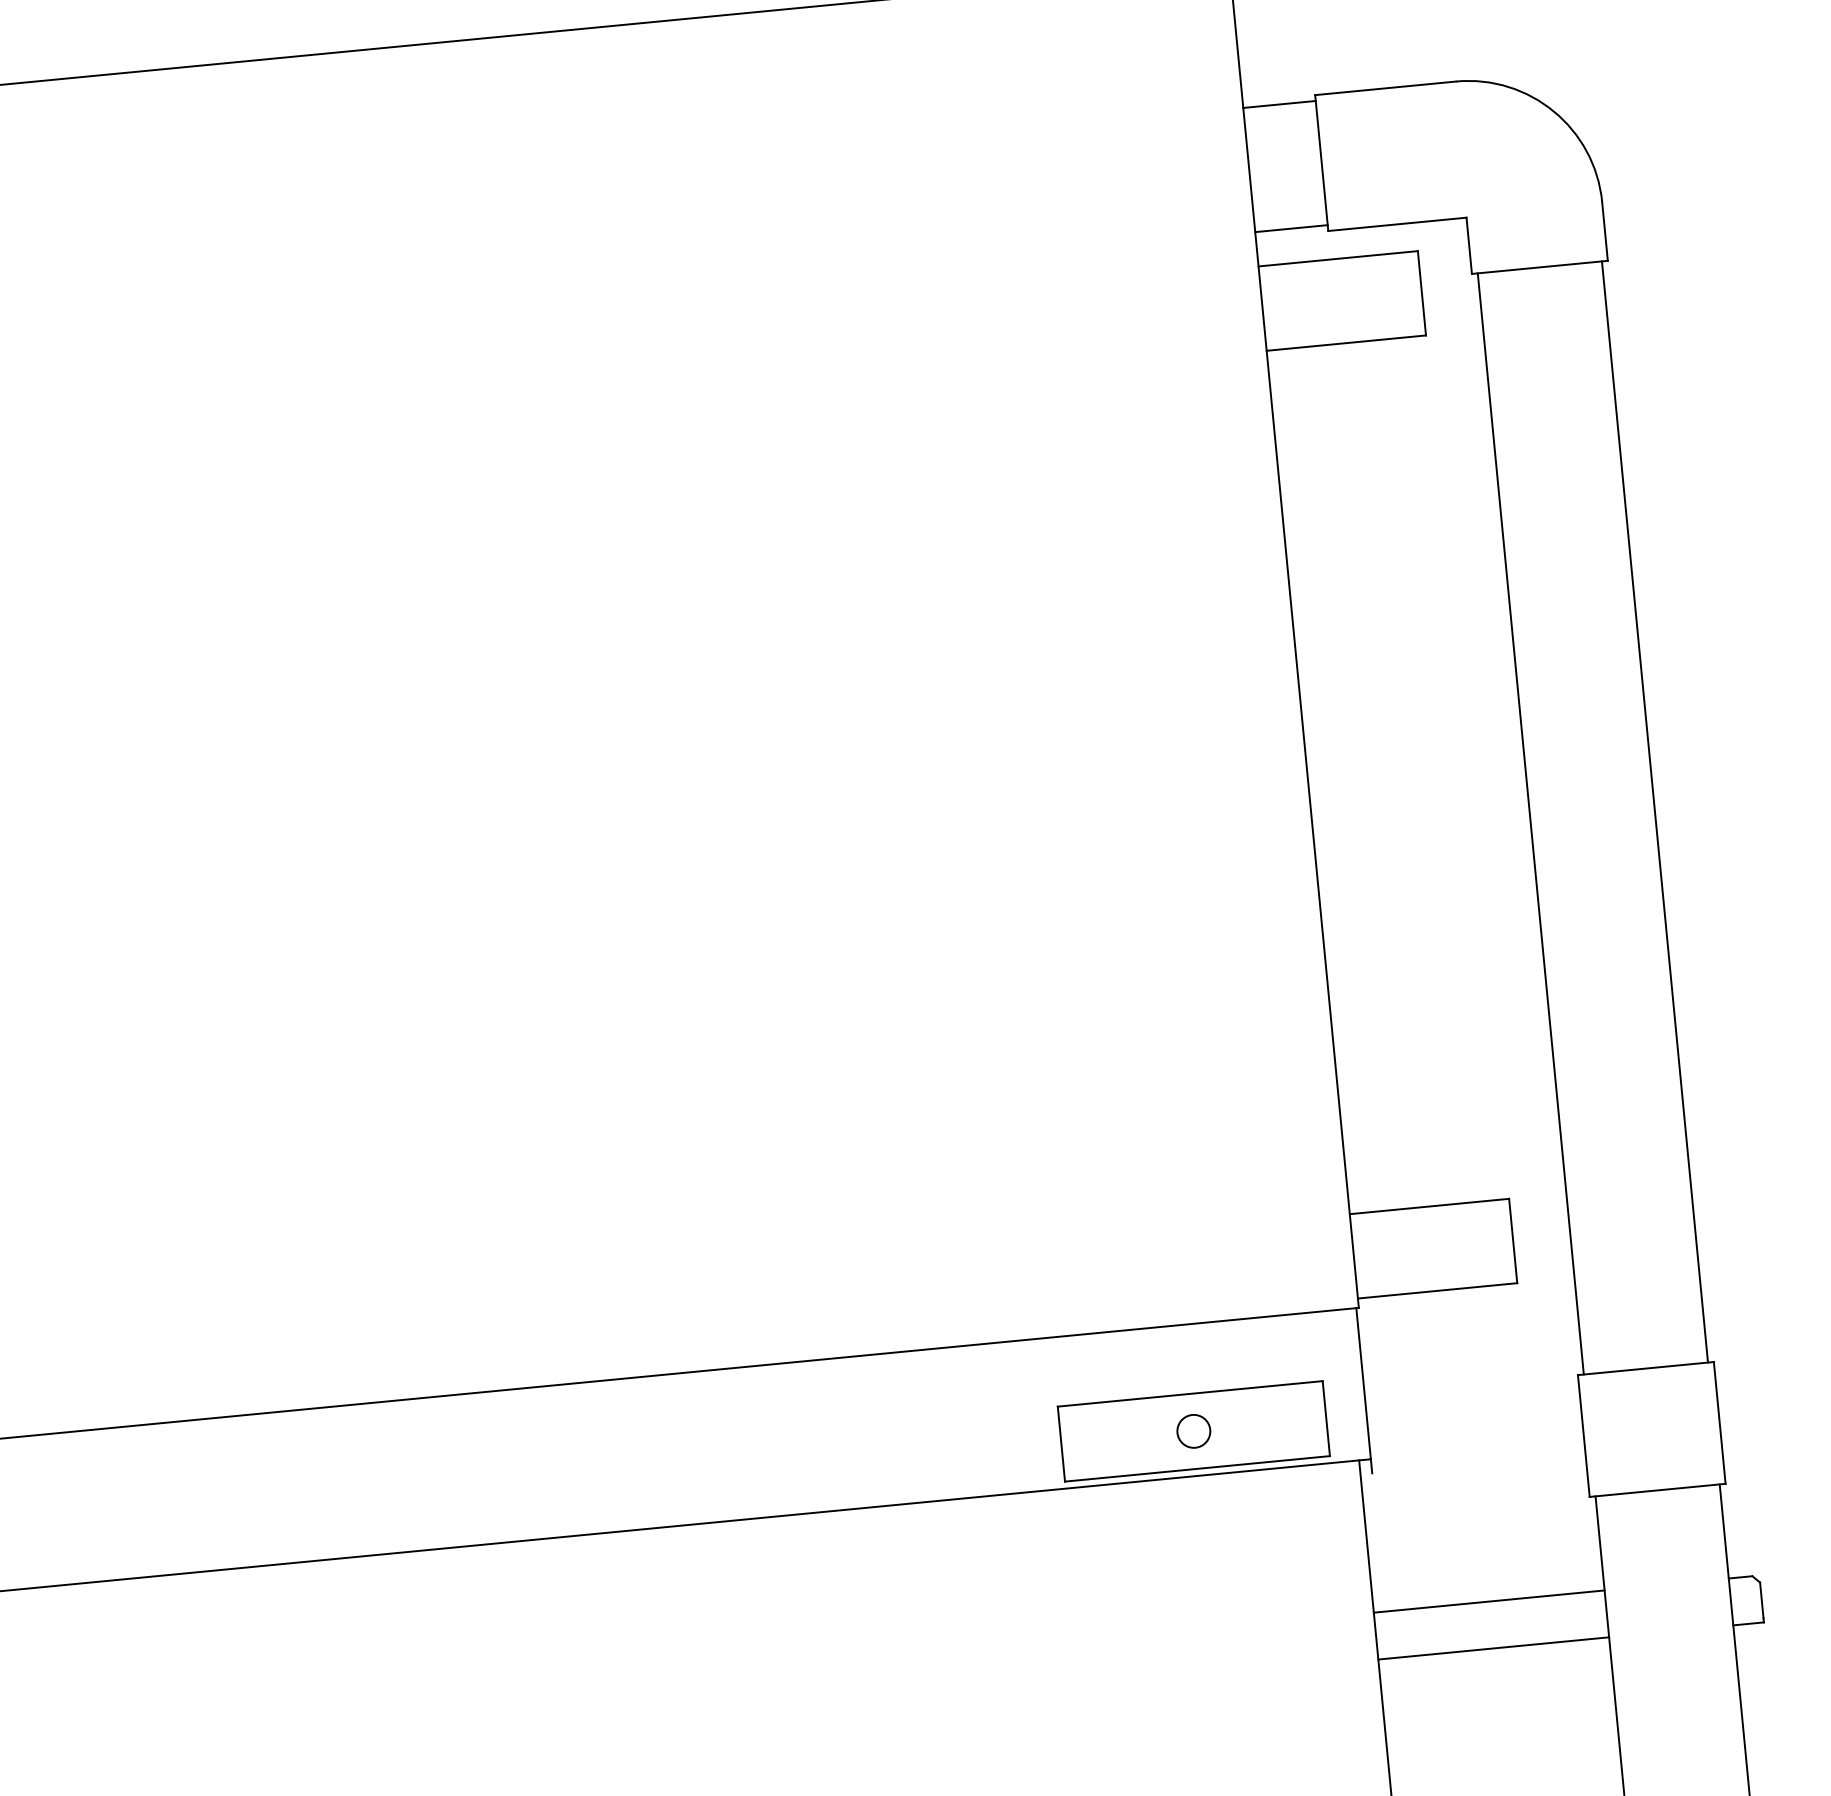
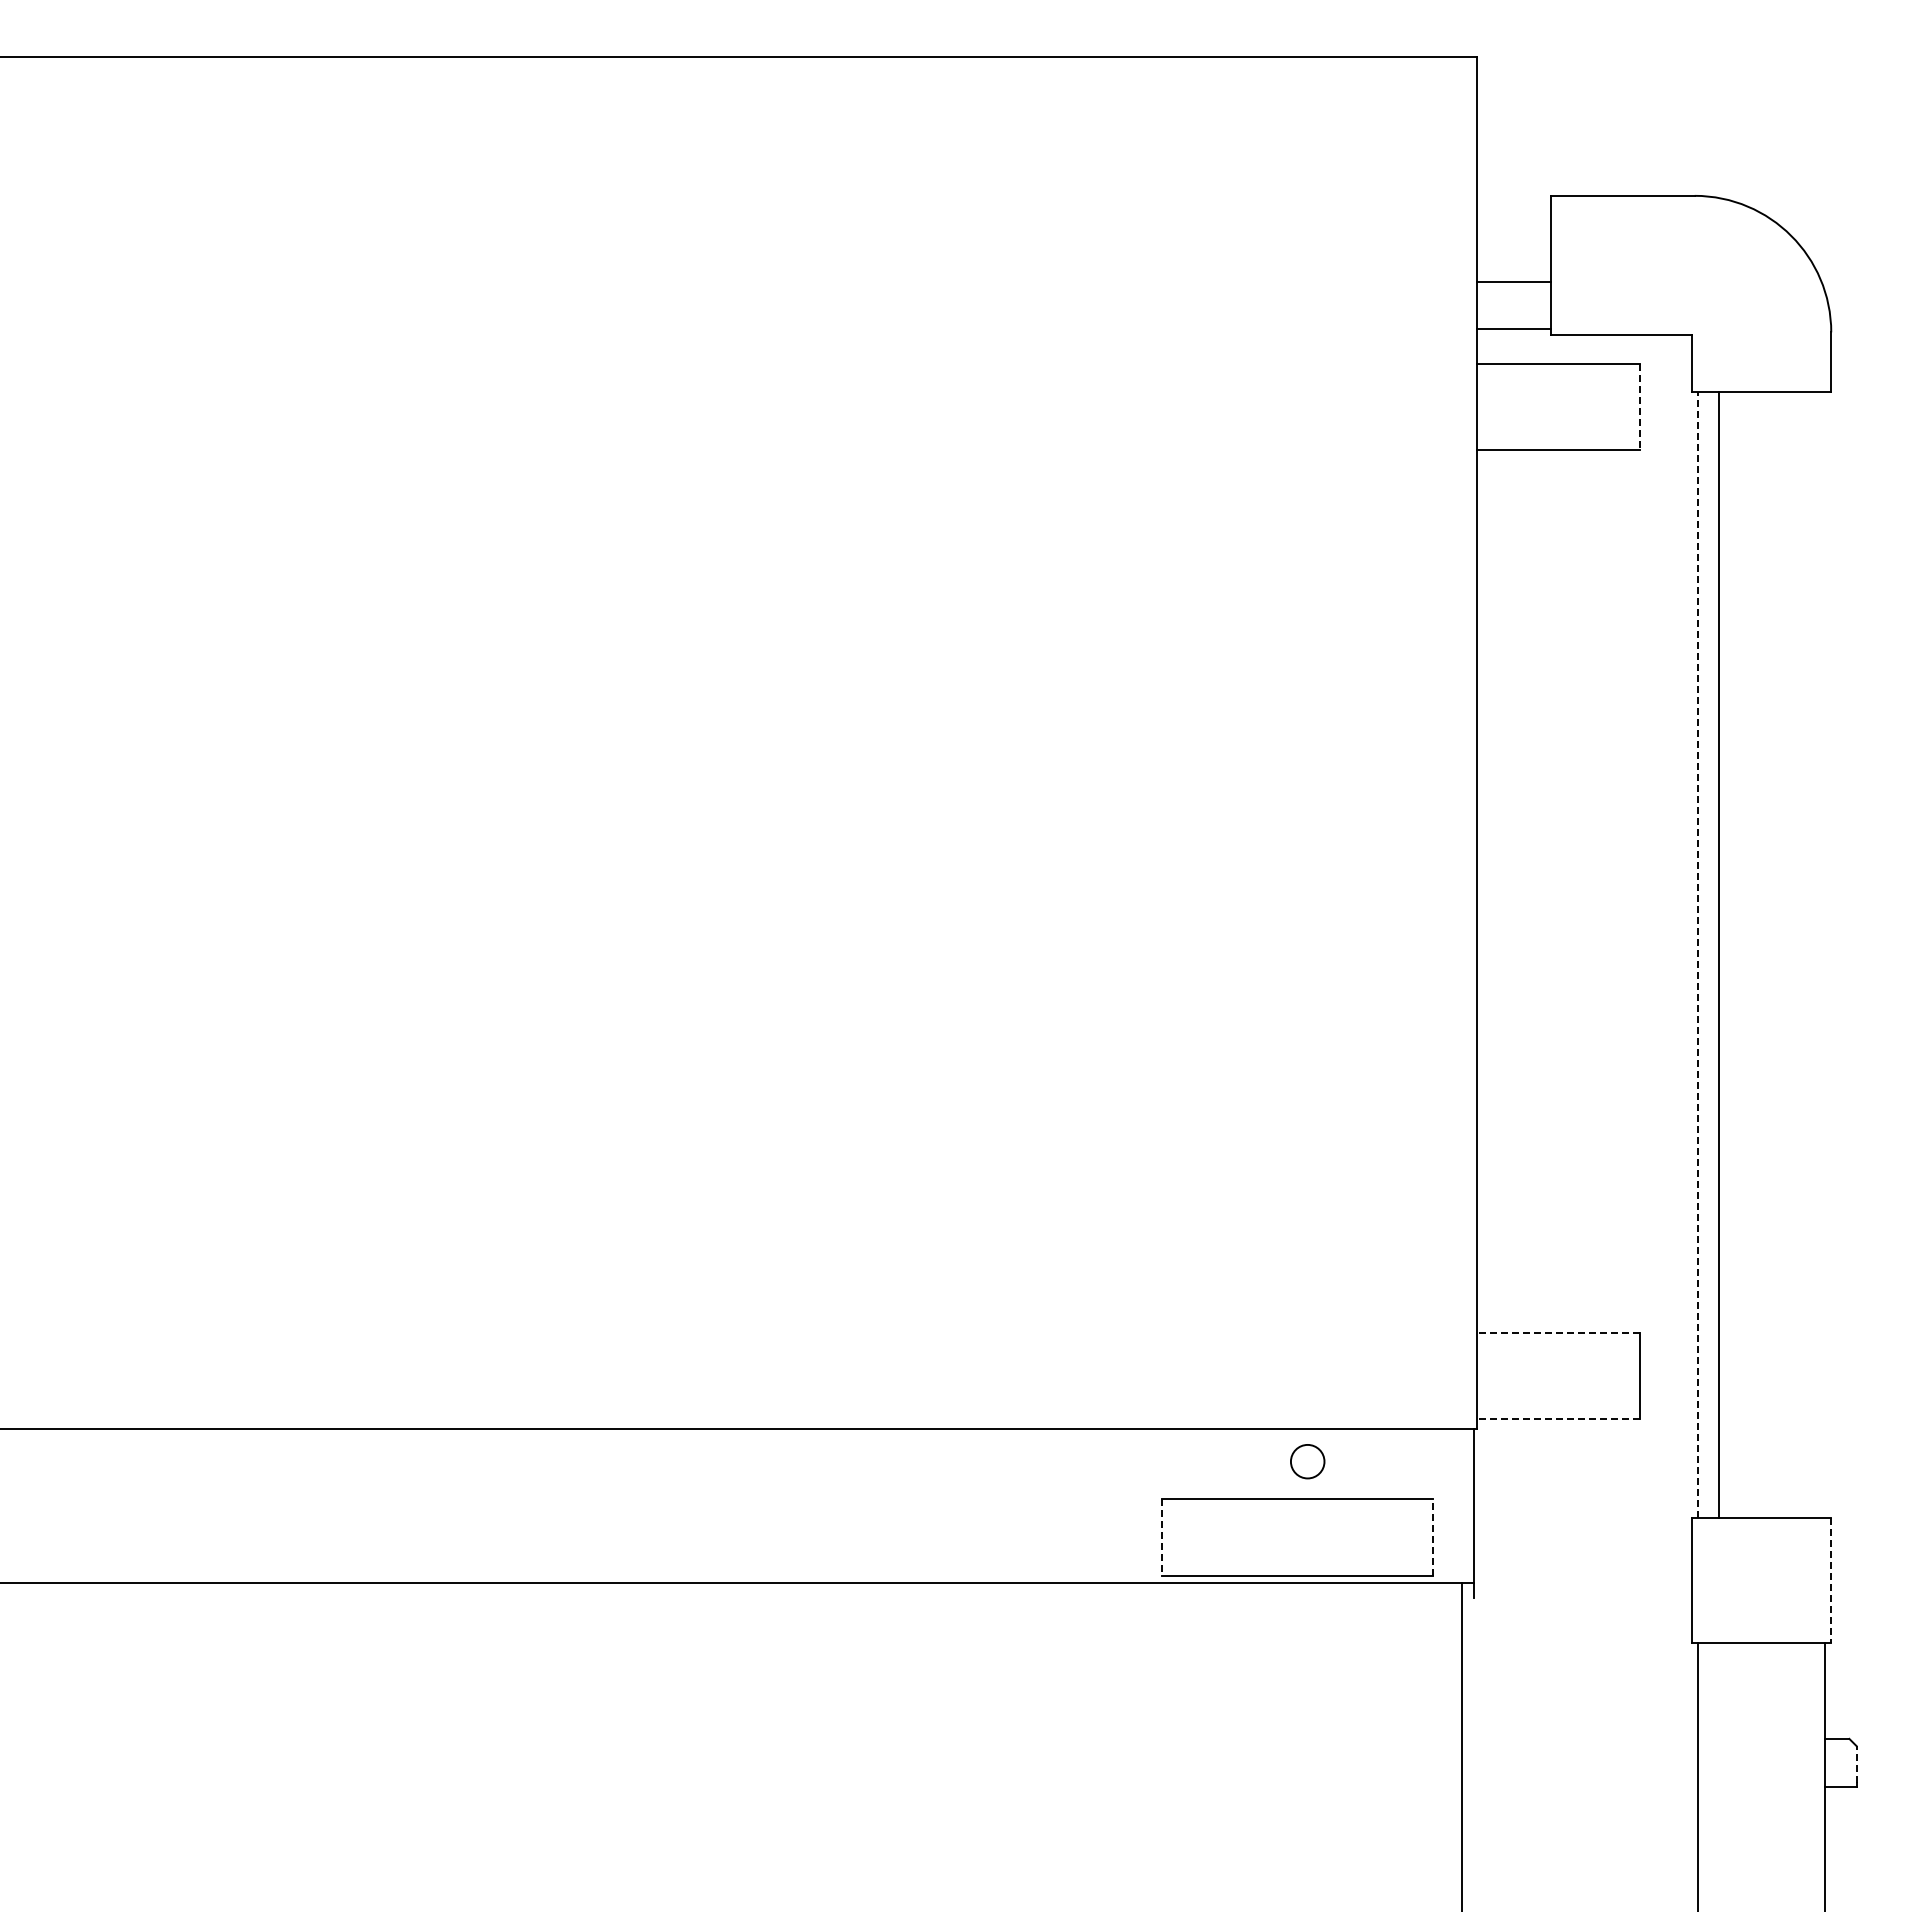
line: (1279, 104) -> (1513, 281), moved
line: (1421, 293) -> (1639, 407), solid -> dashed
line: (1655, 812) -> (1719, 955), moved
line: (1531, 824) -> (1698, 955), solid -> dashed
line: (1428, 1206) -> (1557, 1332), solid -> dashed
line: (1436, 1291) -> (1557, 1419), solid -> dashed
line: (1326, 1418) -> (1433, 1537), solid -> dashed
line: (1719, 1422) -> (1831, 1580), solid -> dashed
circle: (1193, 1431) -> (1307, 1461), moved
line: (1061, 1444) -> (1162, 1538), solid -> dashed
line: (1761, 1599) -> (1856, 1763), solid -> dashed
line: (1489, 1601) -> (1580, 1738), removed
line: (1493, 1648) -> (1580, 1786), removed

